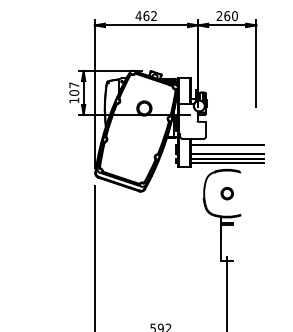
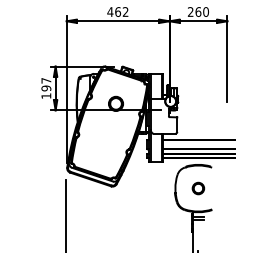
text: (74, 92) -> (46, 87), 107 -> 197

